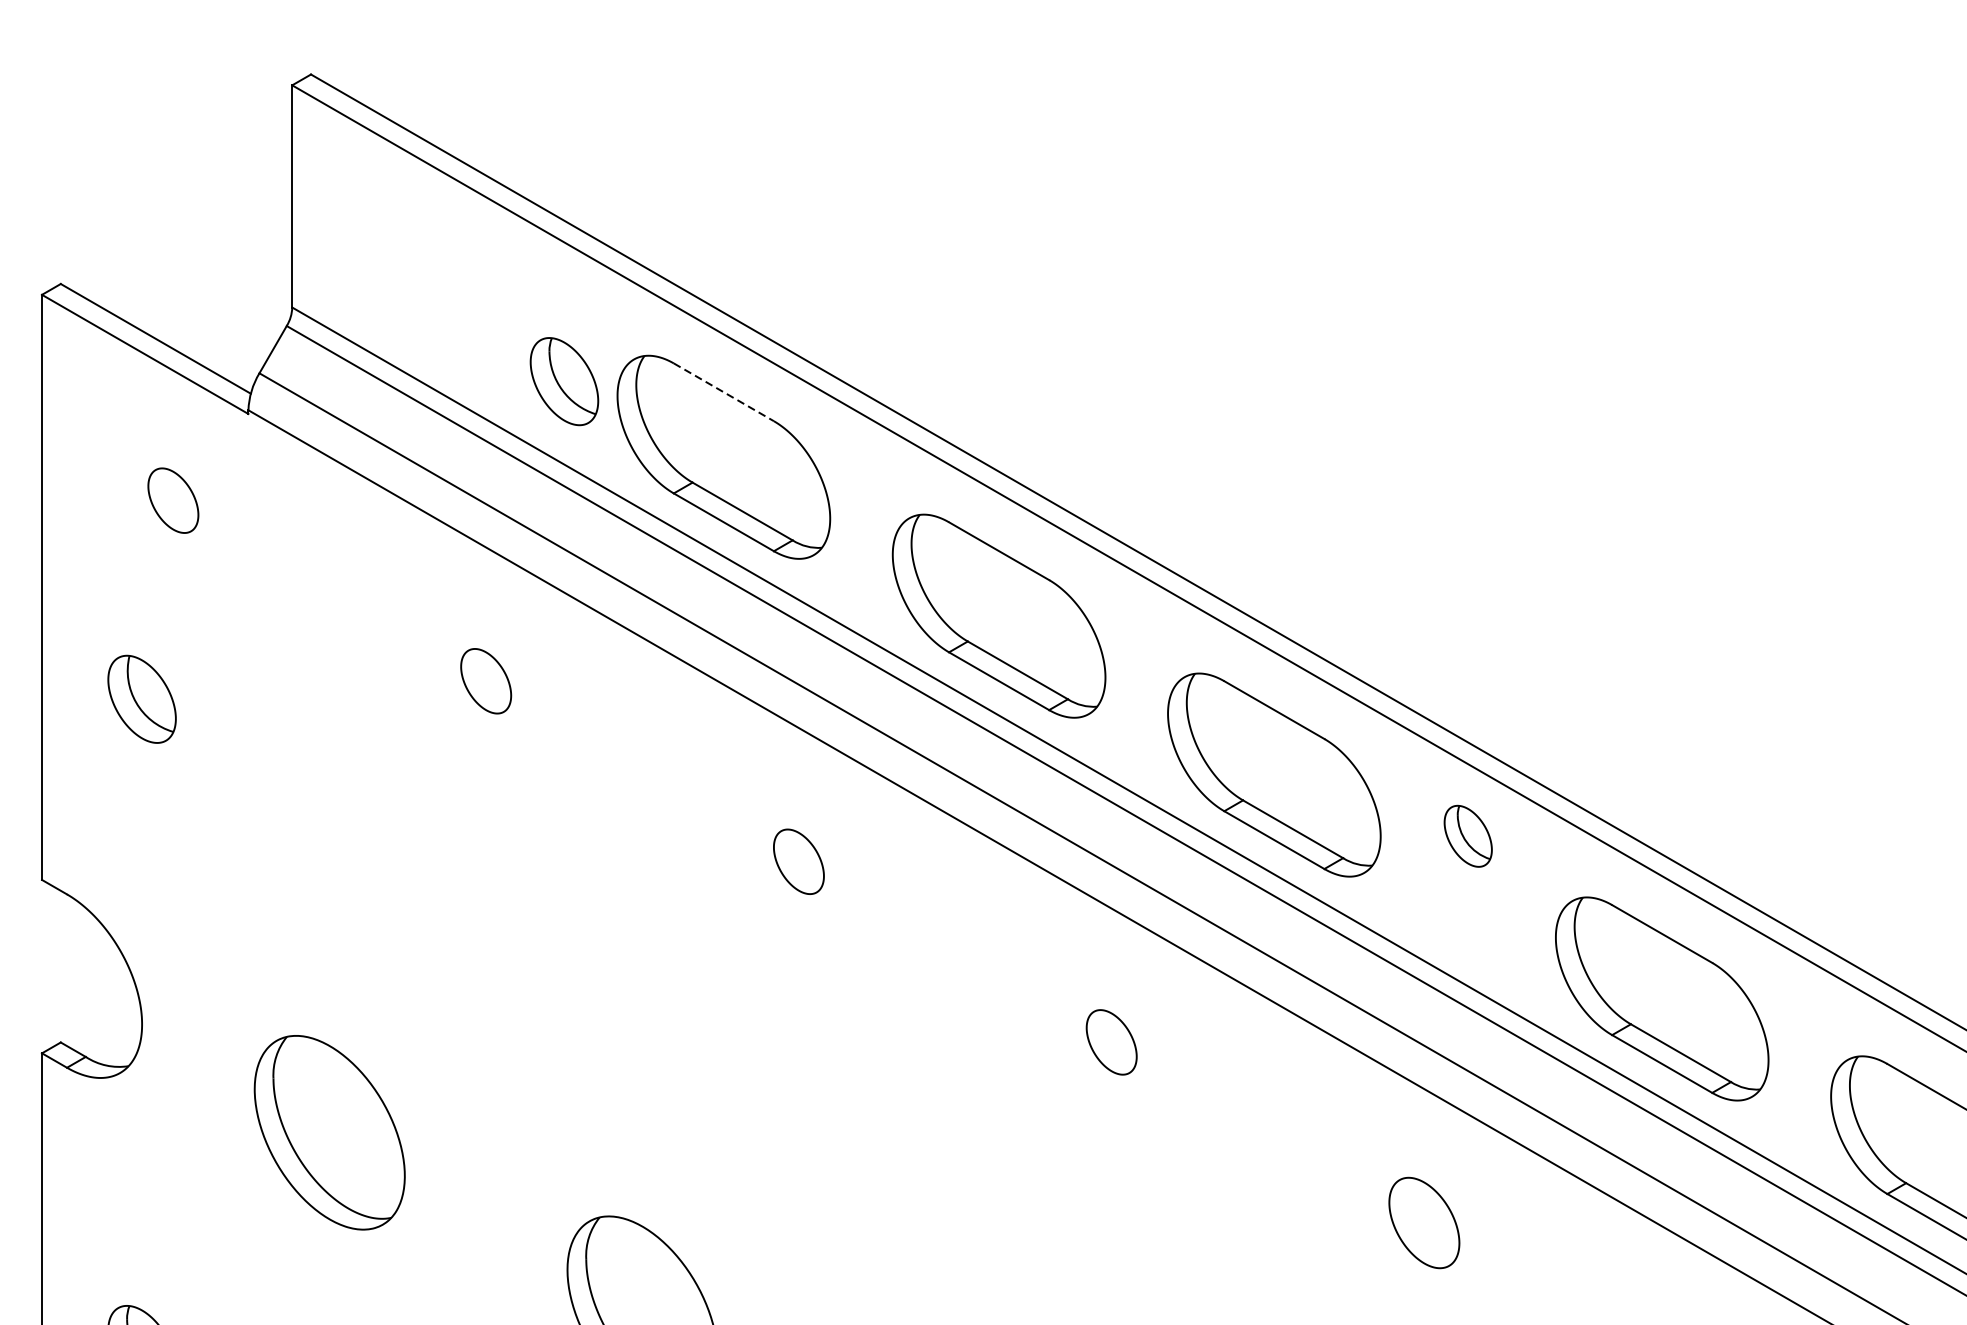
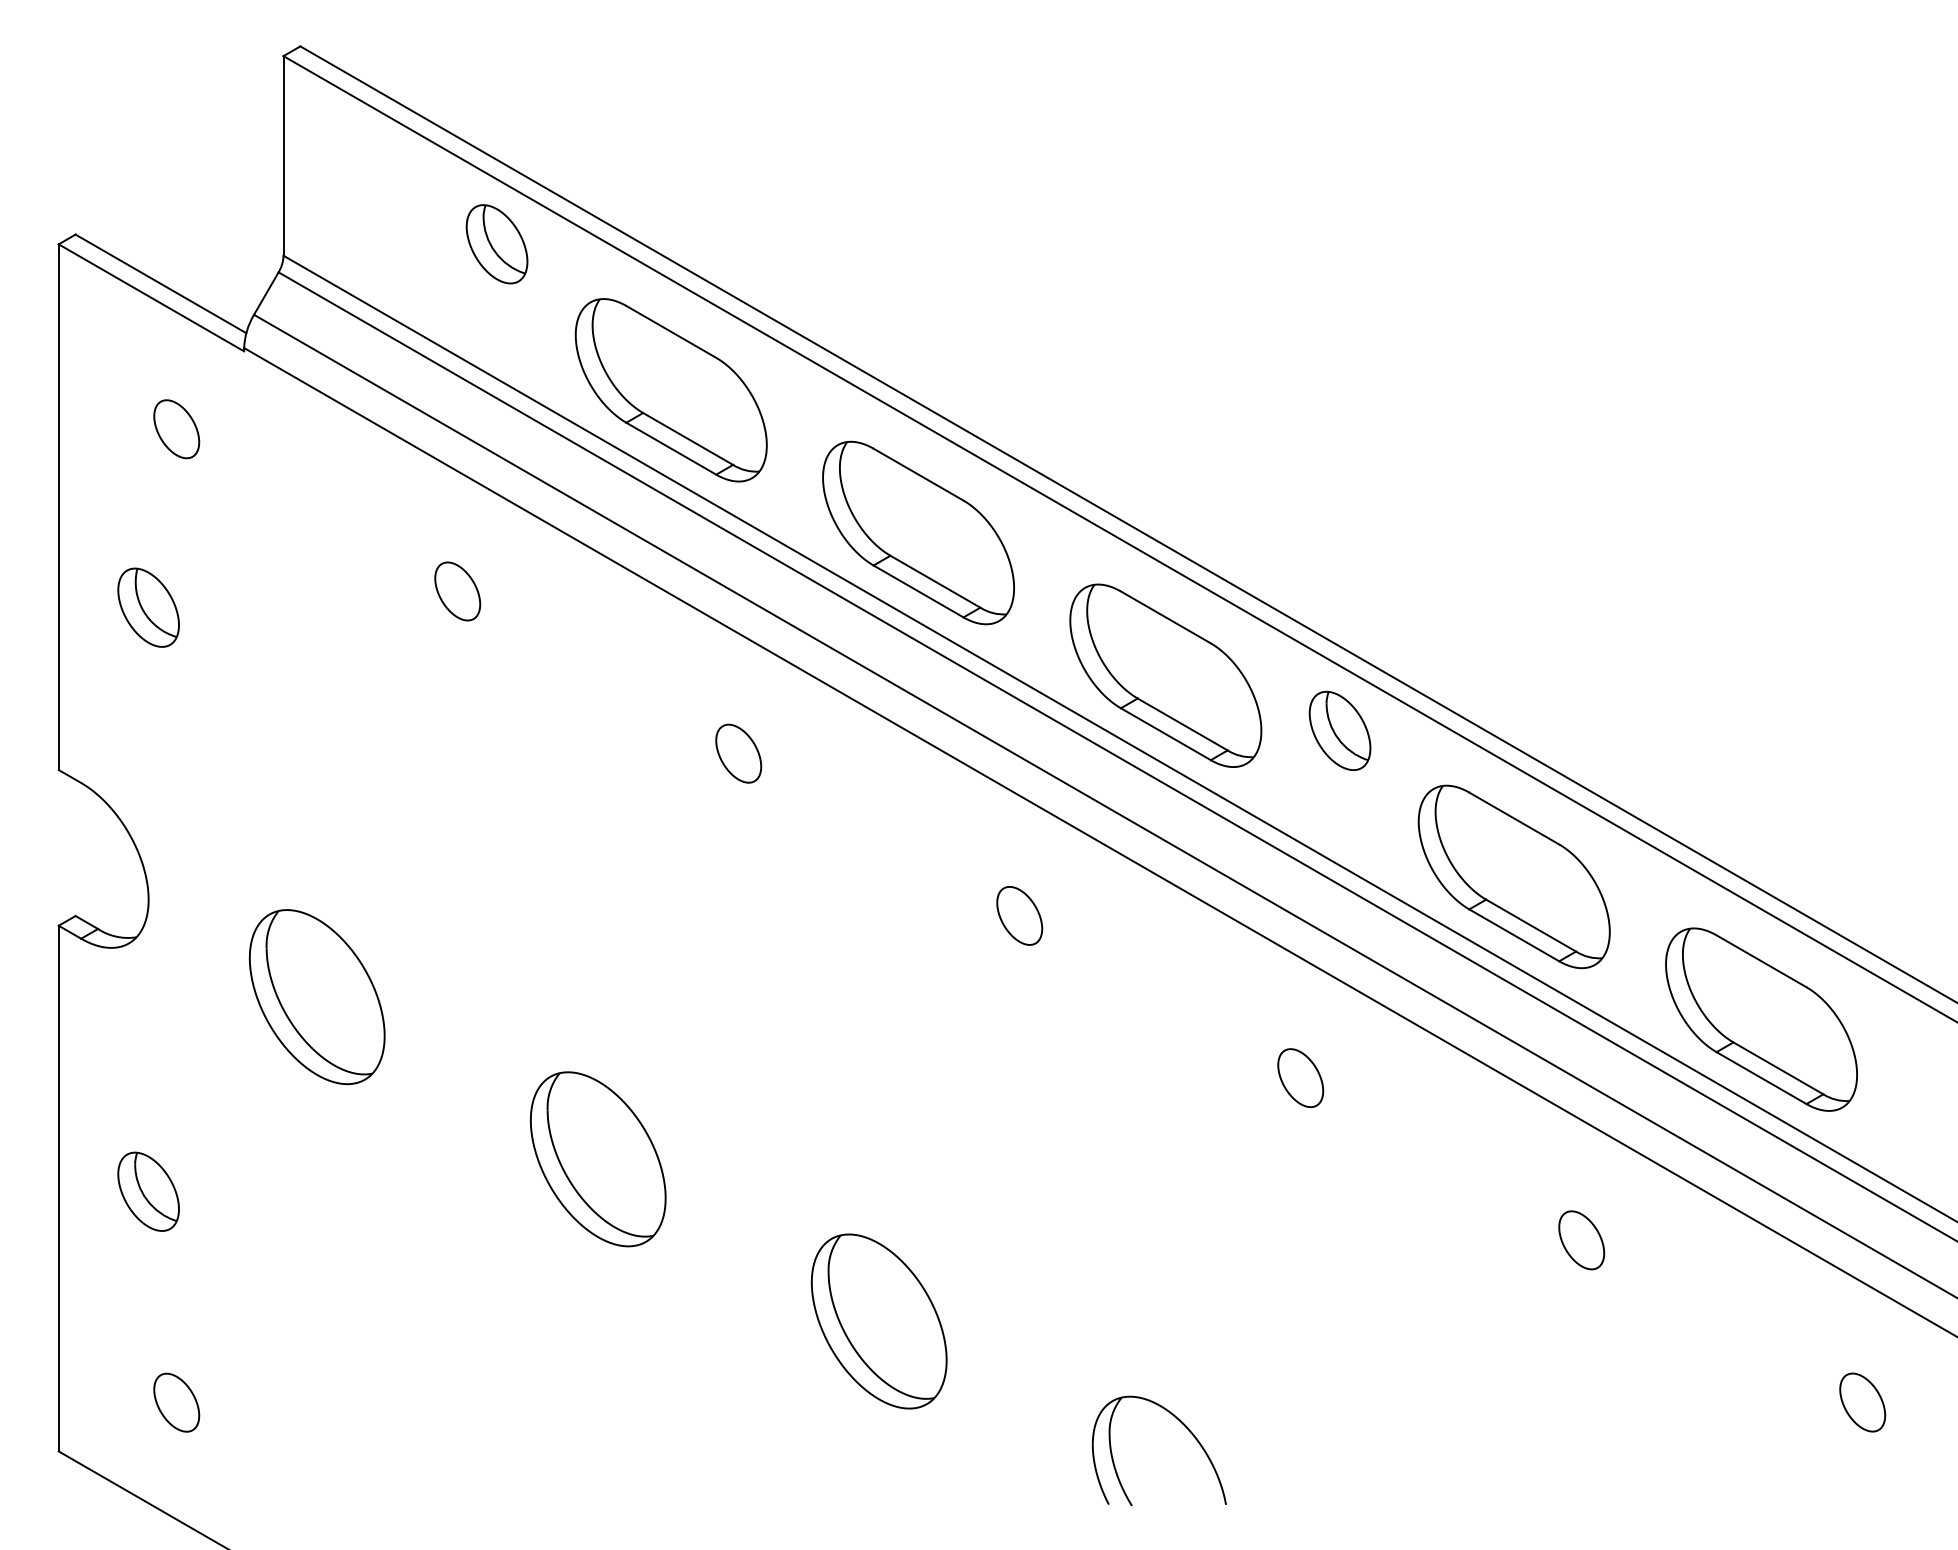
part: (563, 381) -> (496, 244), moved
line: (724, 391) -> (671, 331), dashed -> solid
part: (1467, 835) -> (1339, 730), size x1.43
part: (1424, 1222) -> (1300, 1077), size x0.71

